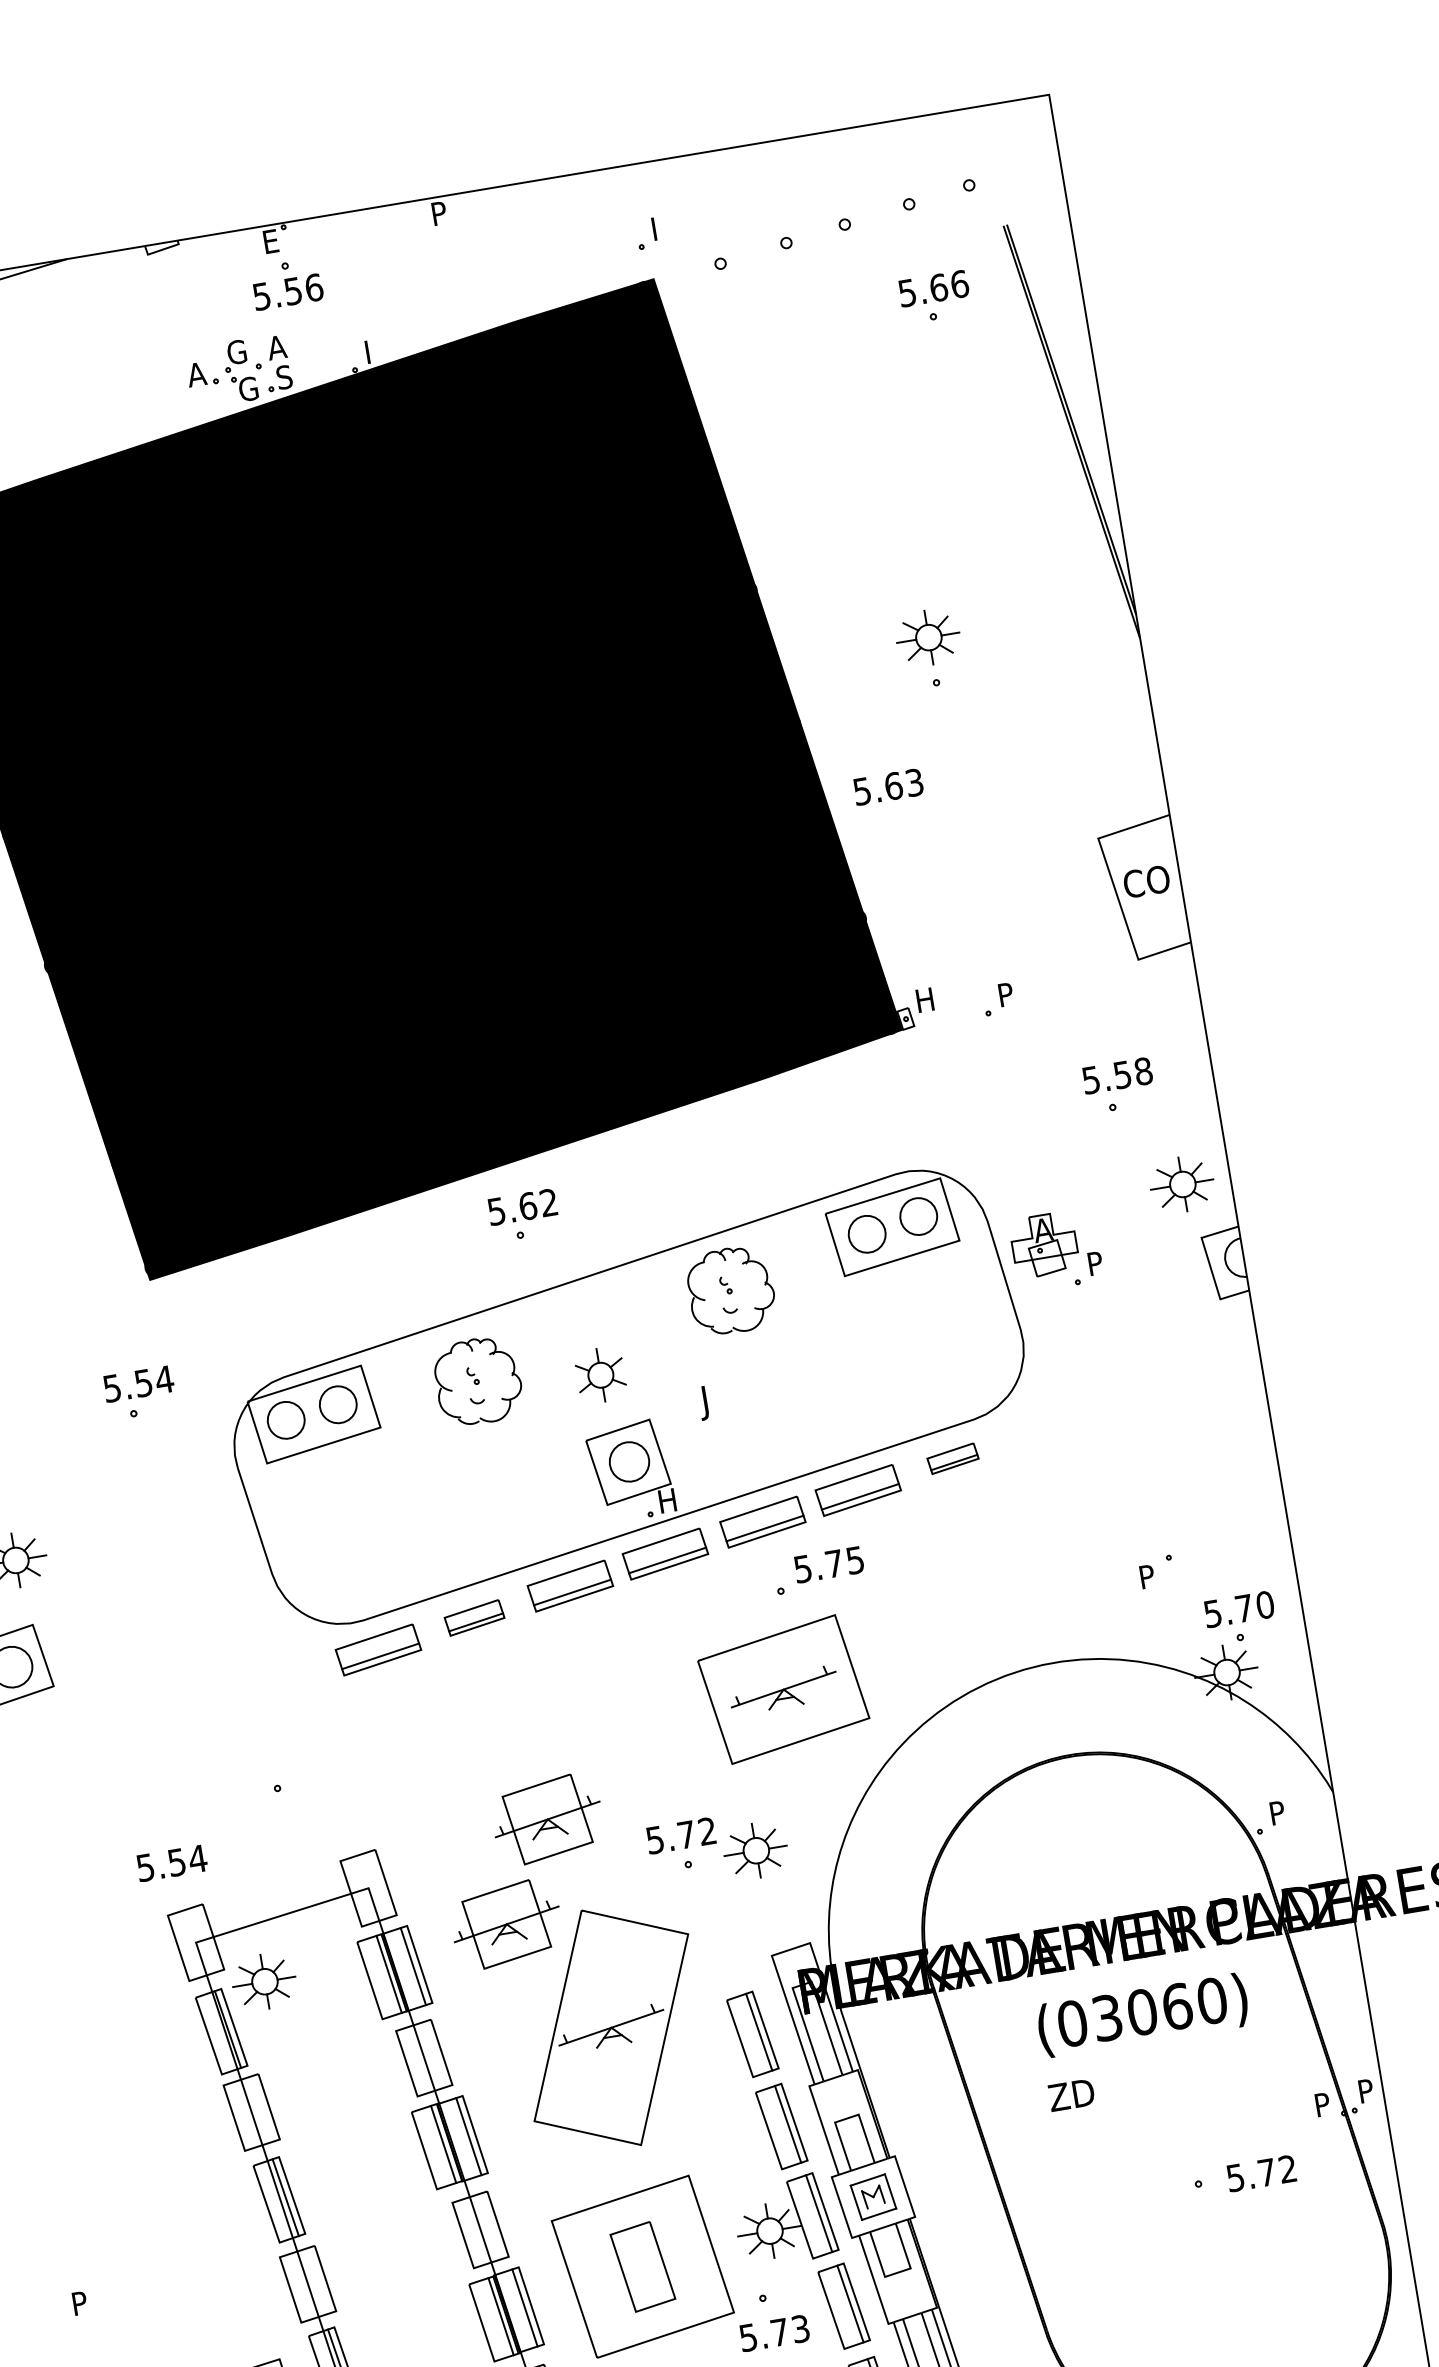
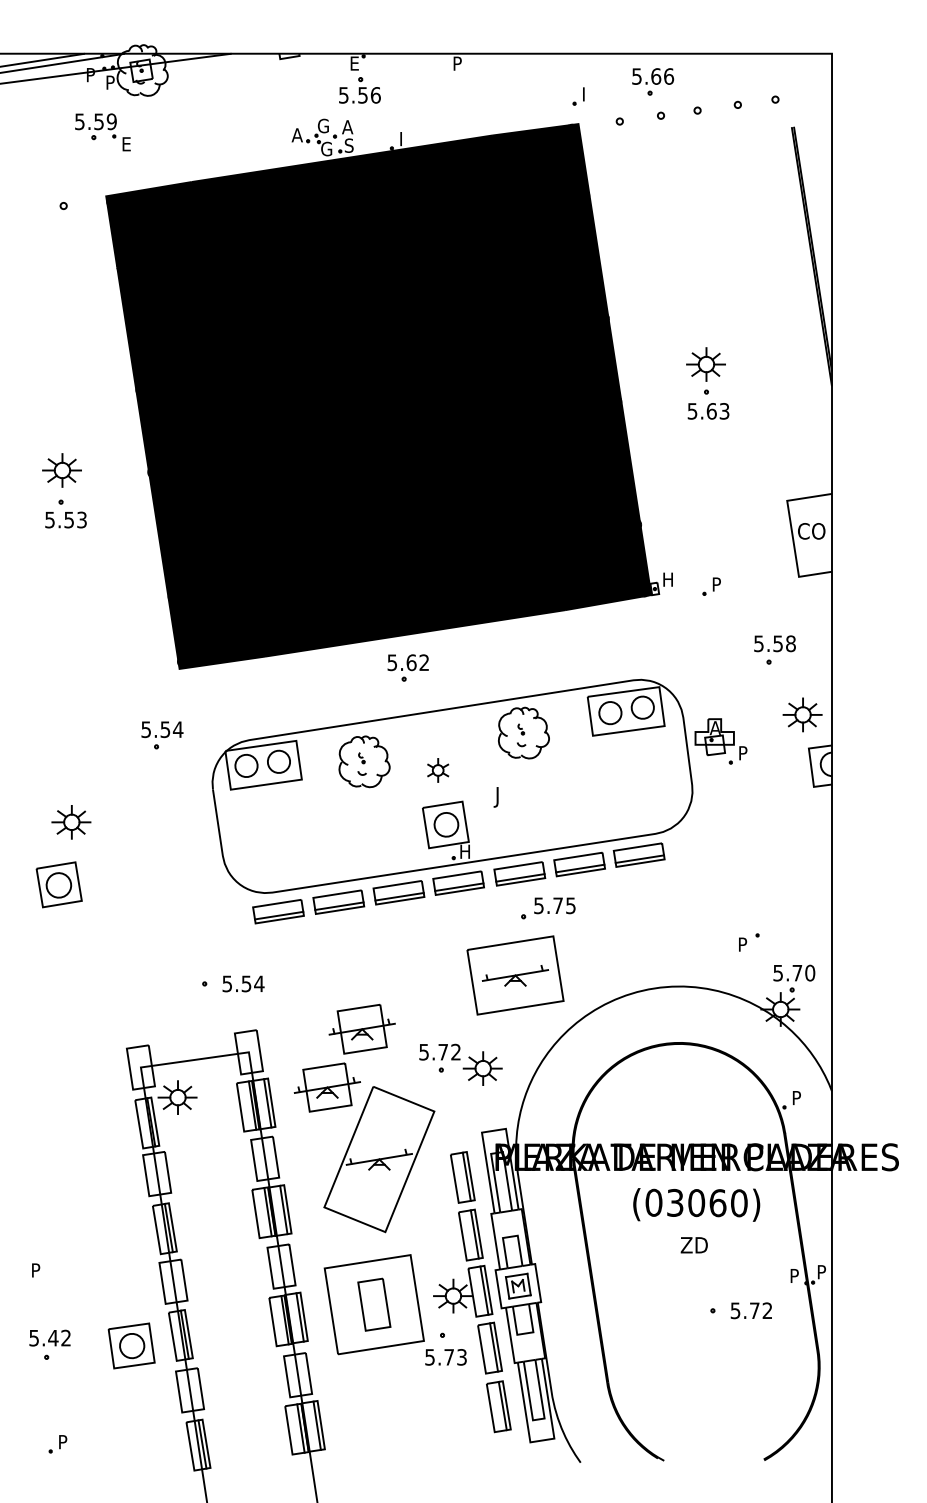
part: (935, 296) -> (653, 81), moved
text: (888, 787) -> (708, 411), moved
part: (601, 1375) -> (438, 770), size x0.71
part: (951, 1457) -> (638, 854), size x1.67
part: (473, 1616) -> (338, 901), size x1.43
text: (171, 1862) -> (243, 983), moved
text: (1070, 2095) -> (693, 1245), moved

